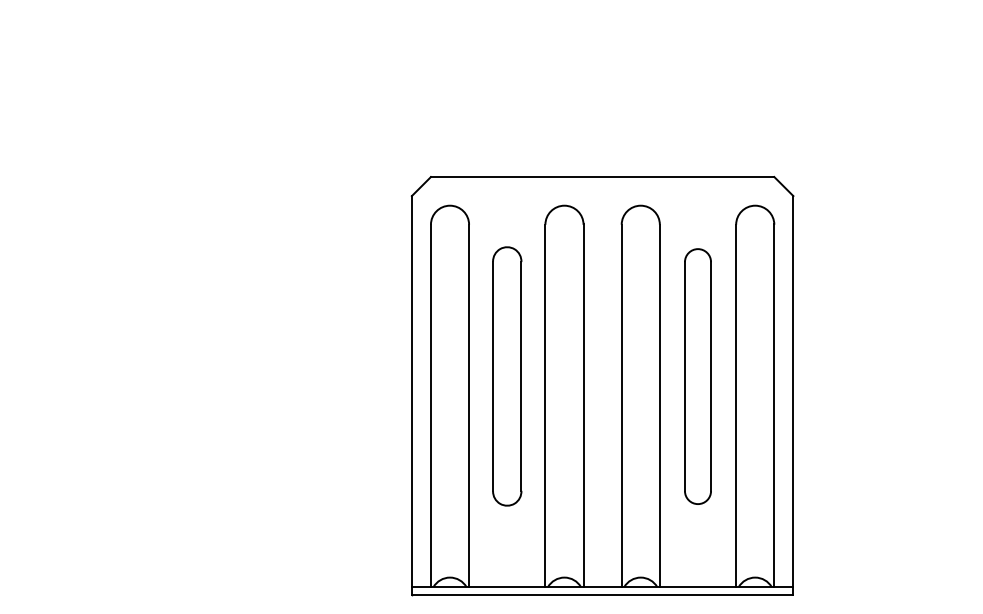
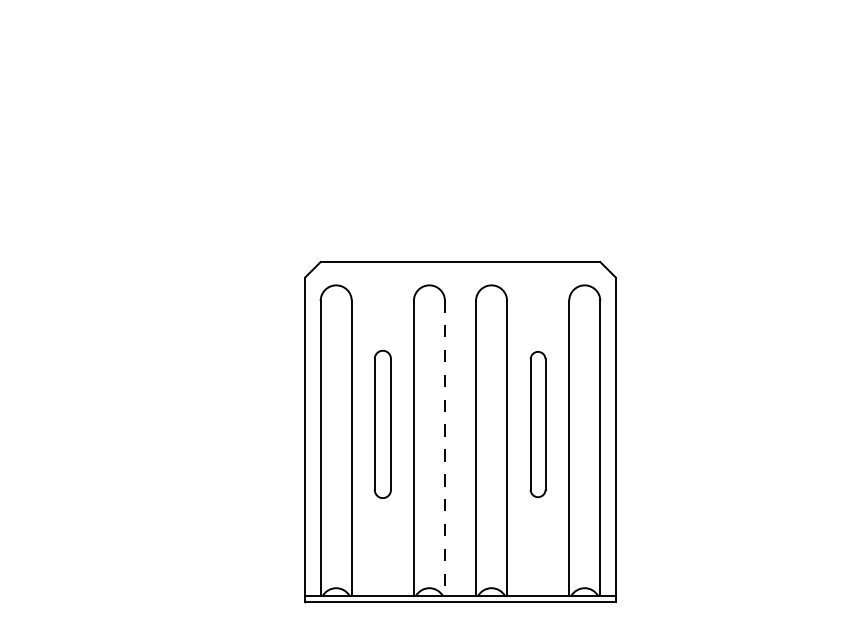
part: (506, 376) -> (382, 424), size x0.7
part: (697, 376) -> (537, 424), size x0.7
line: (582, 406) -> (444, 448), solid -> dashed

